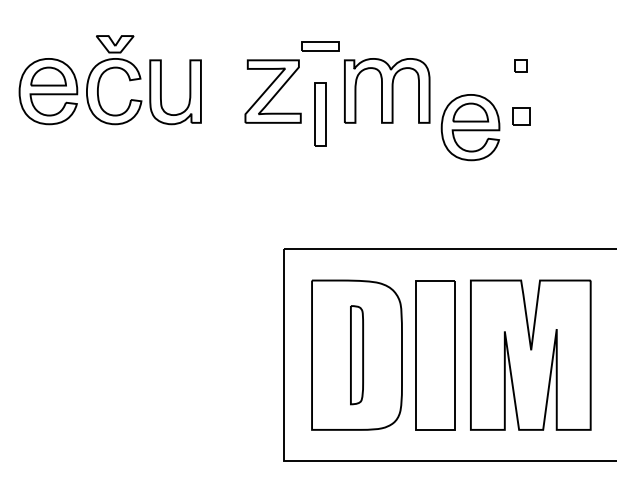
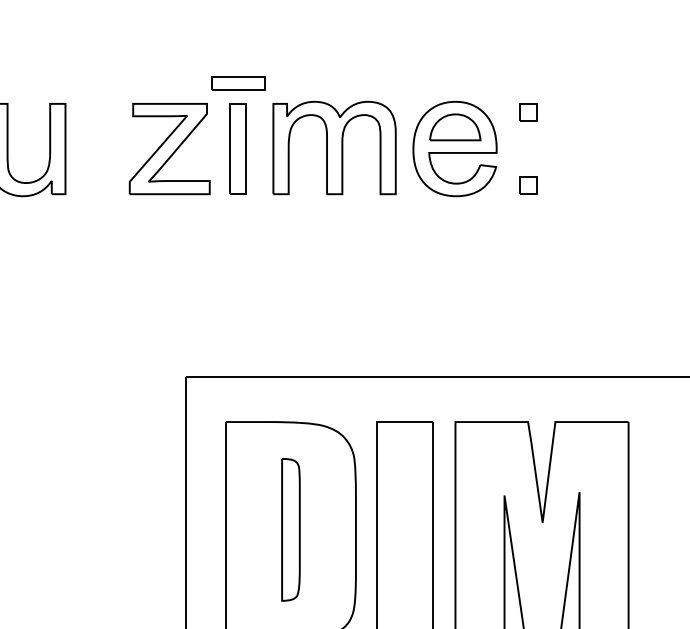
part: (320, 114) -> (238, 148), moved
part: (520, 116) -> (527, 185), size x0.71
part: (470, 127) -> (454, 148), moved

